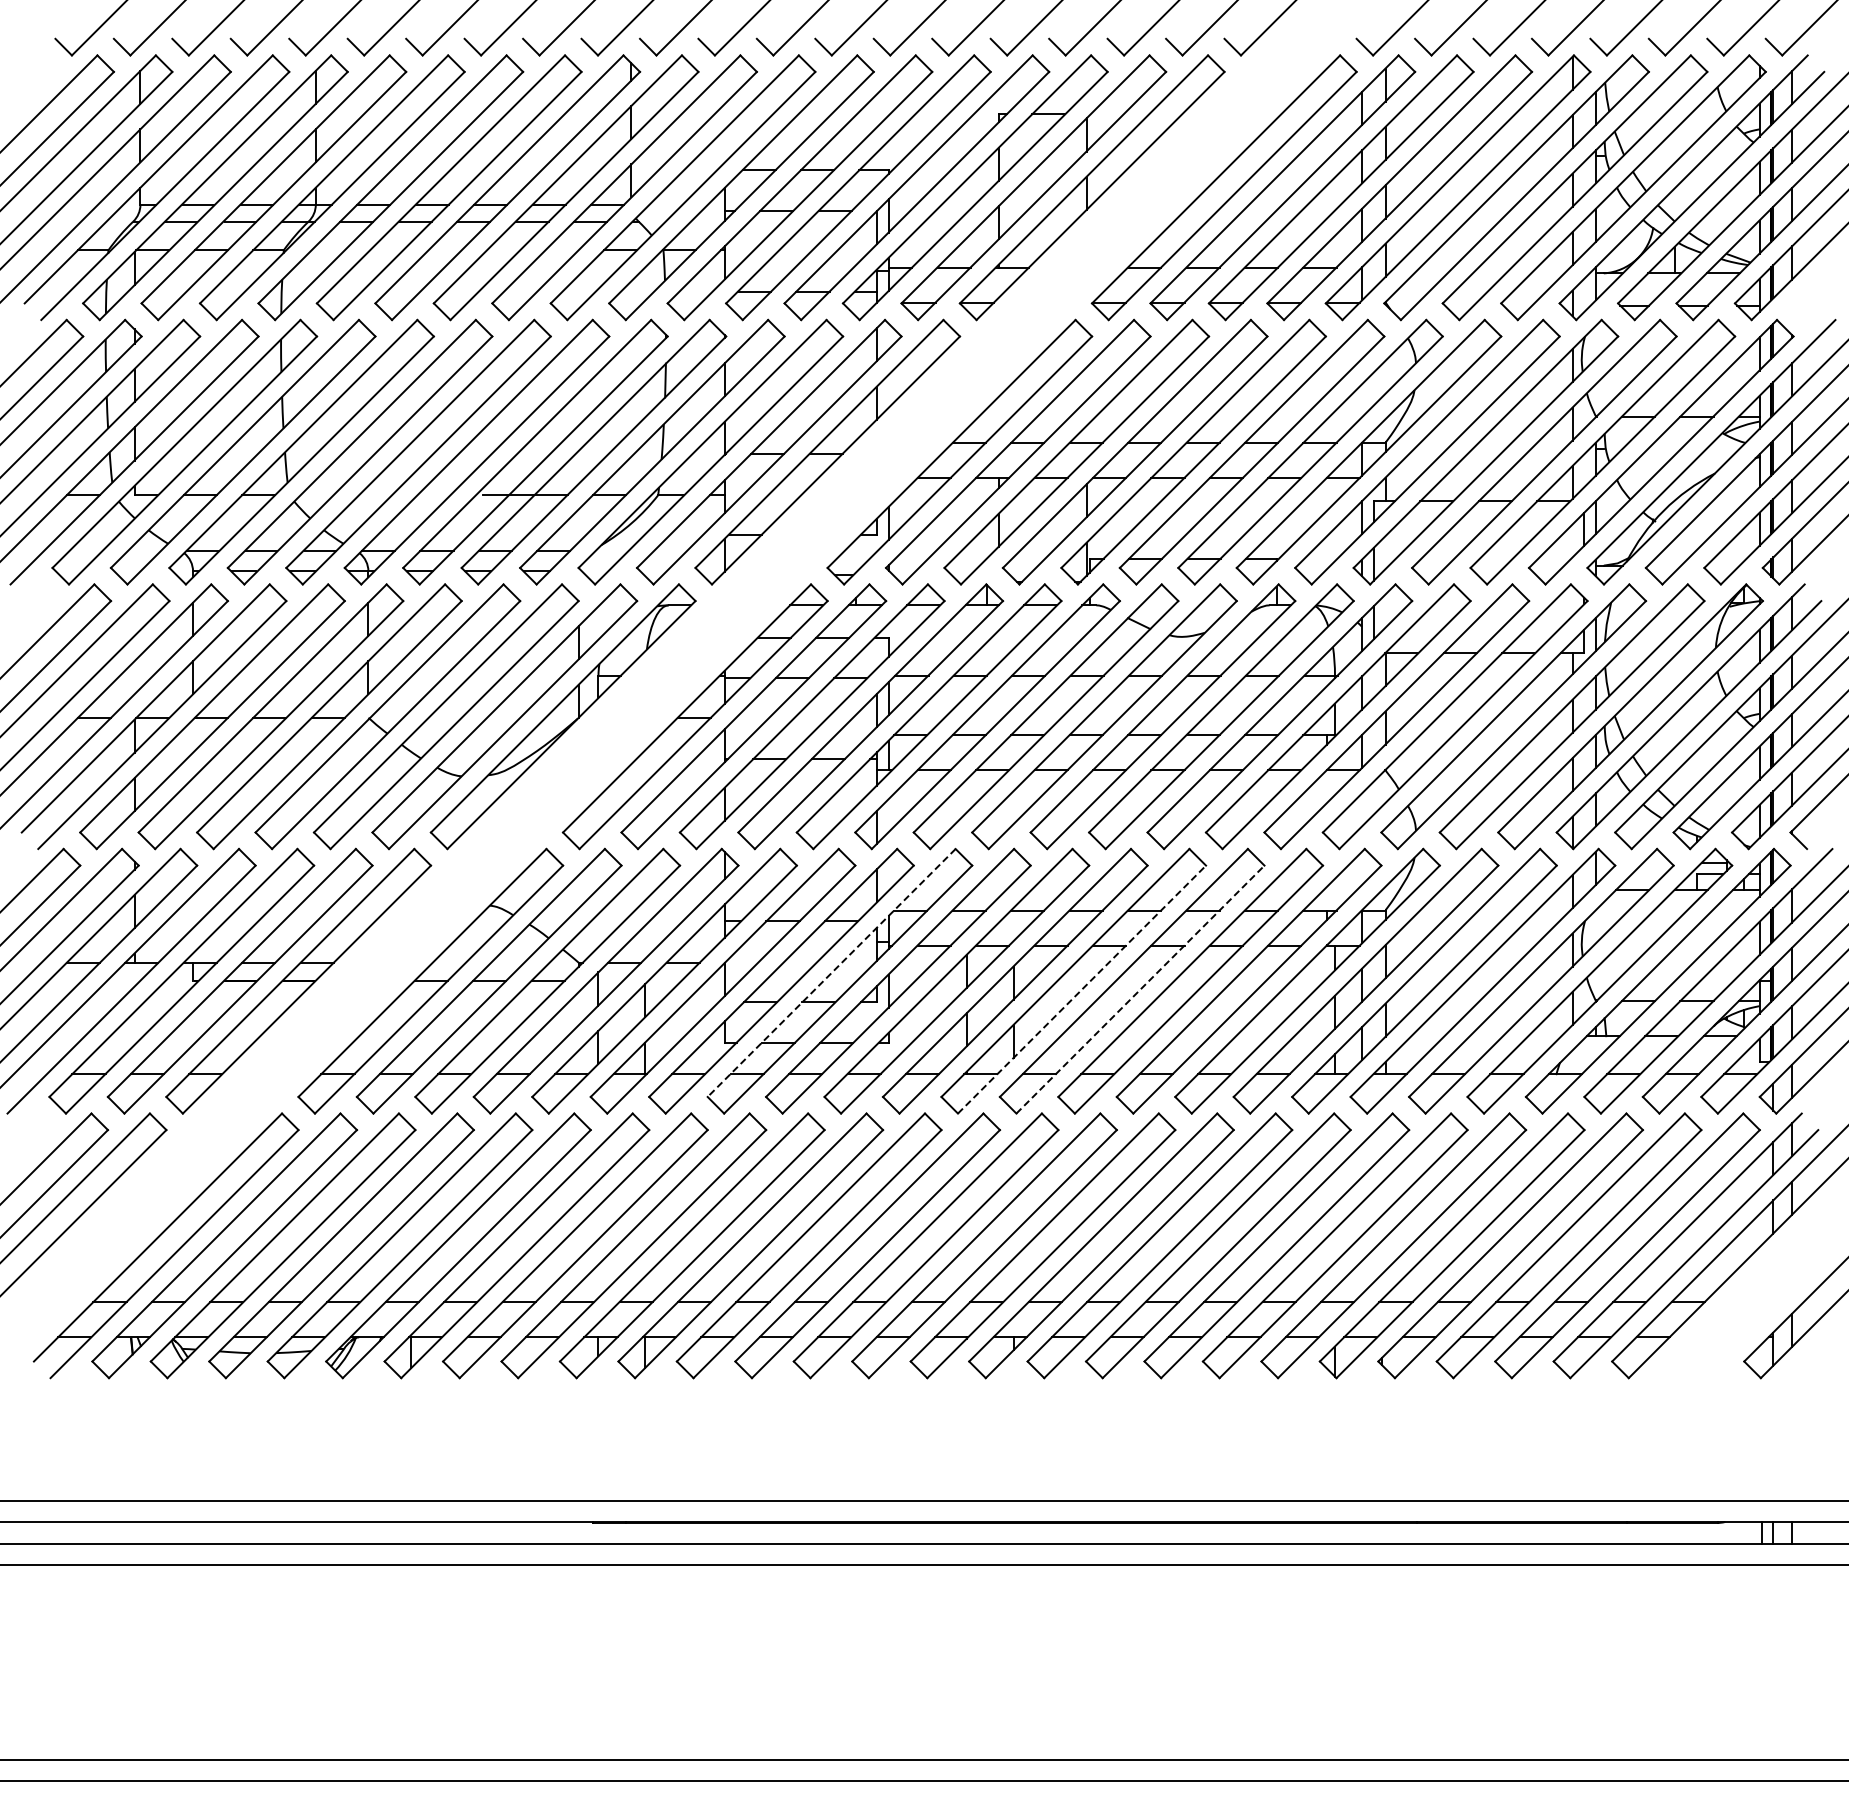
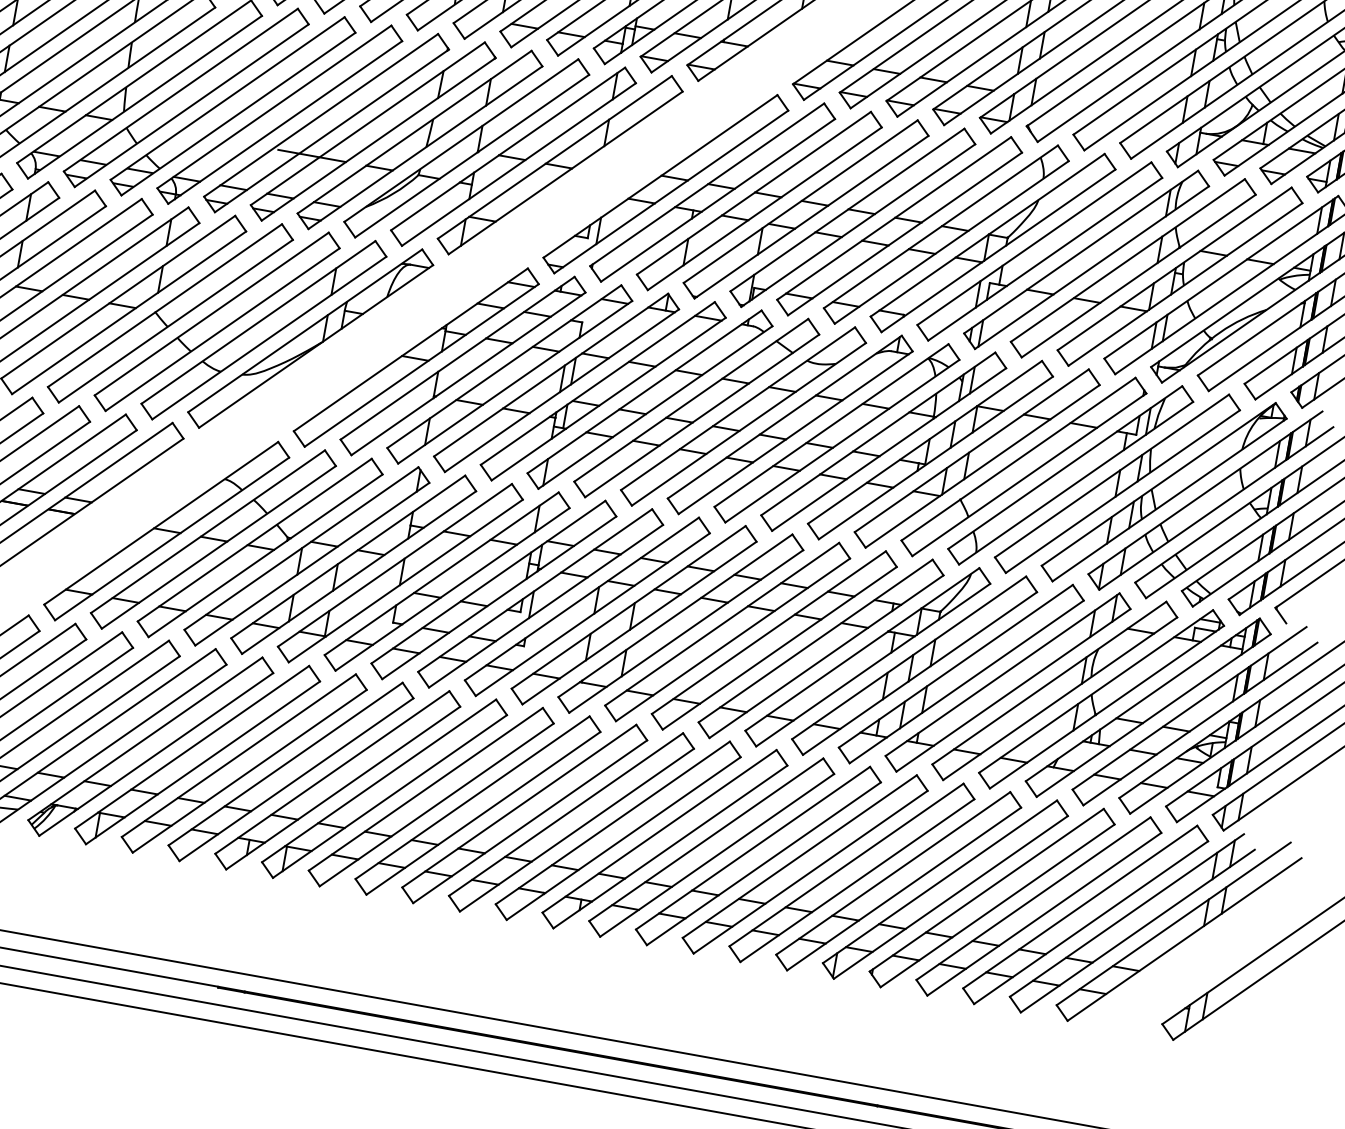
line: (831, 973) -> (488, 582), dashed -> solid
line: (1082, 989) -> (686, 631), dashed -> solid
line: (1140, 989) -> (733, 639), dashed -> solid

